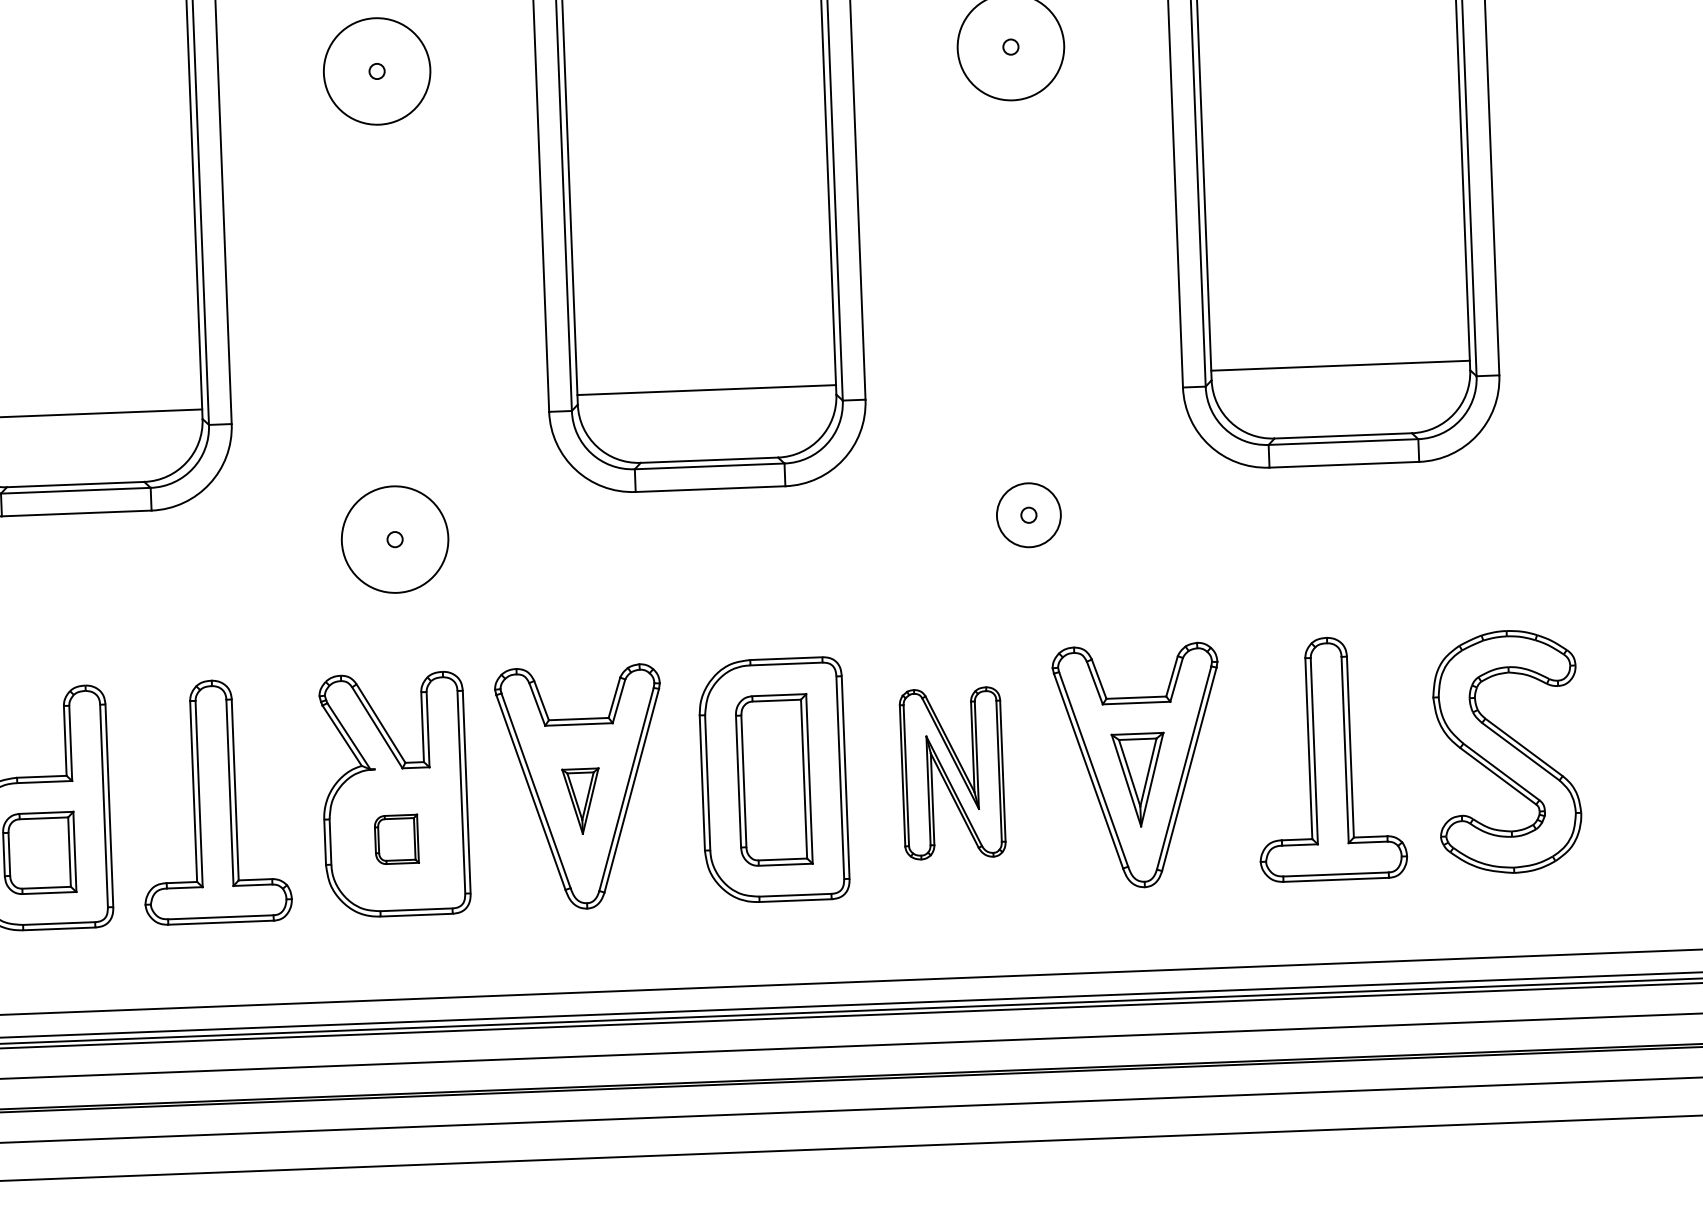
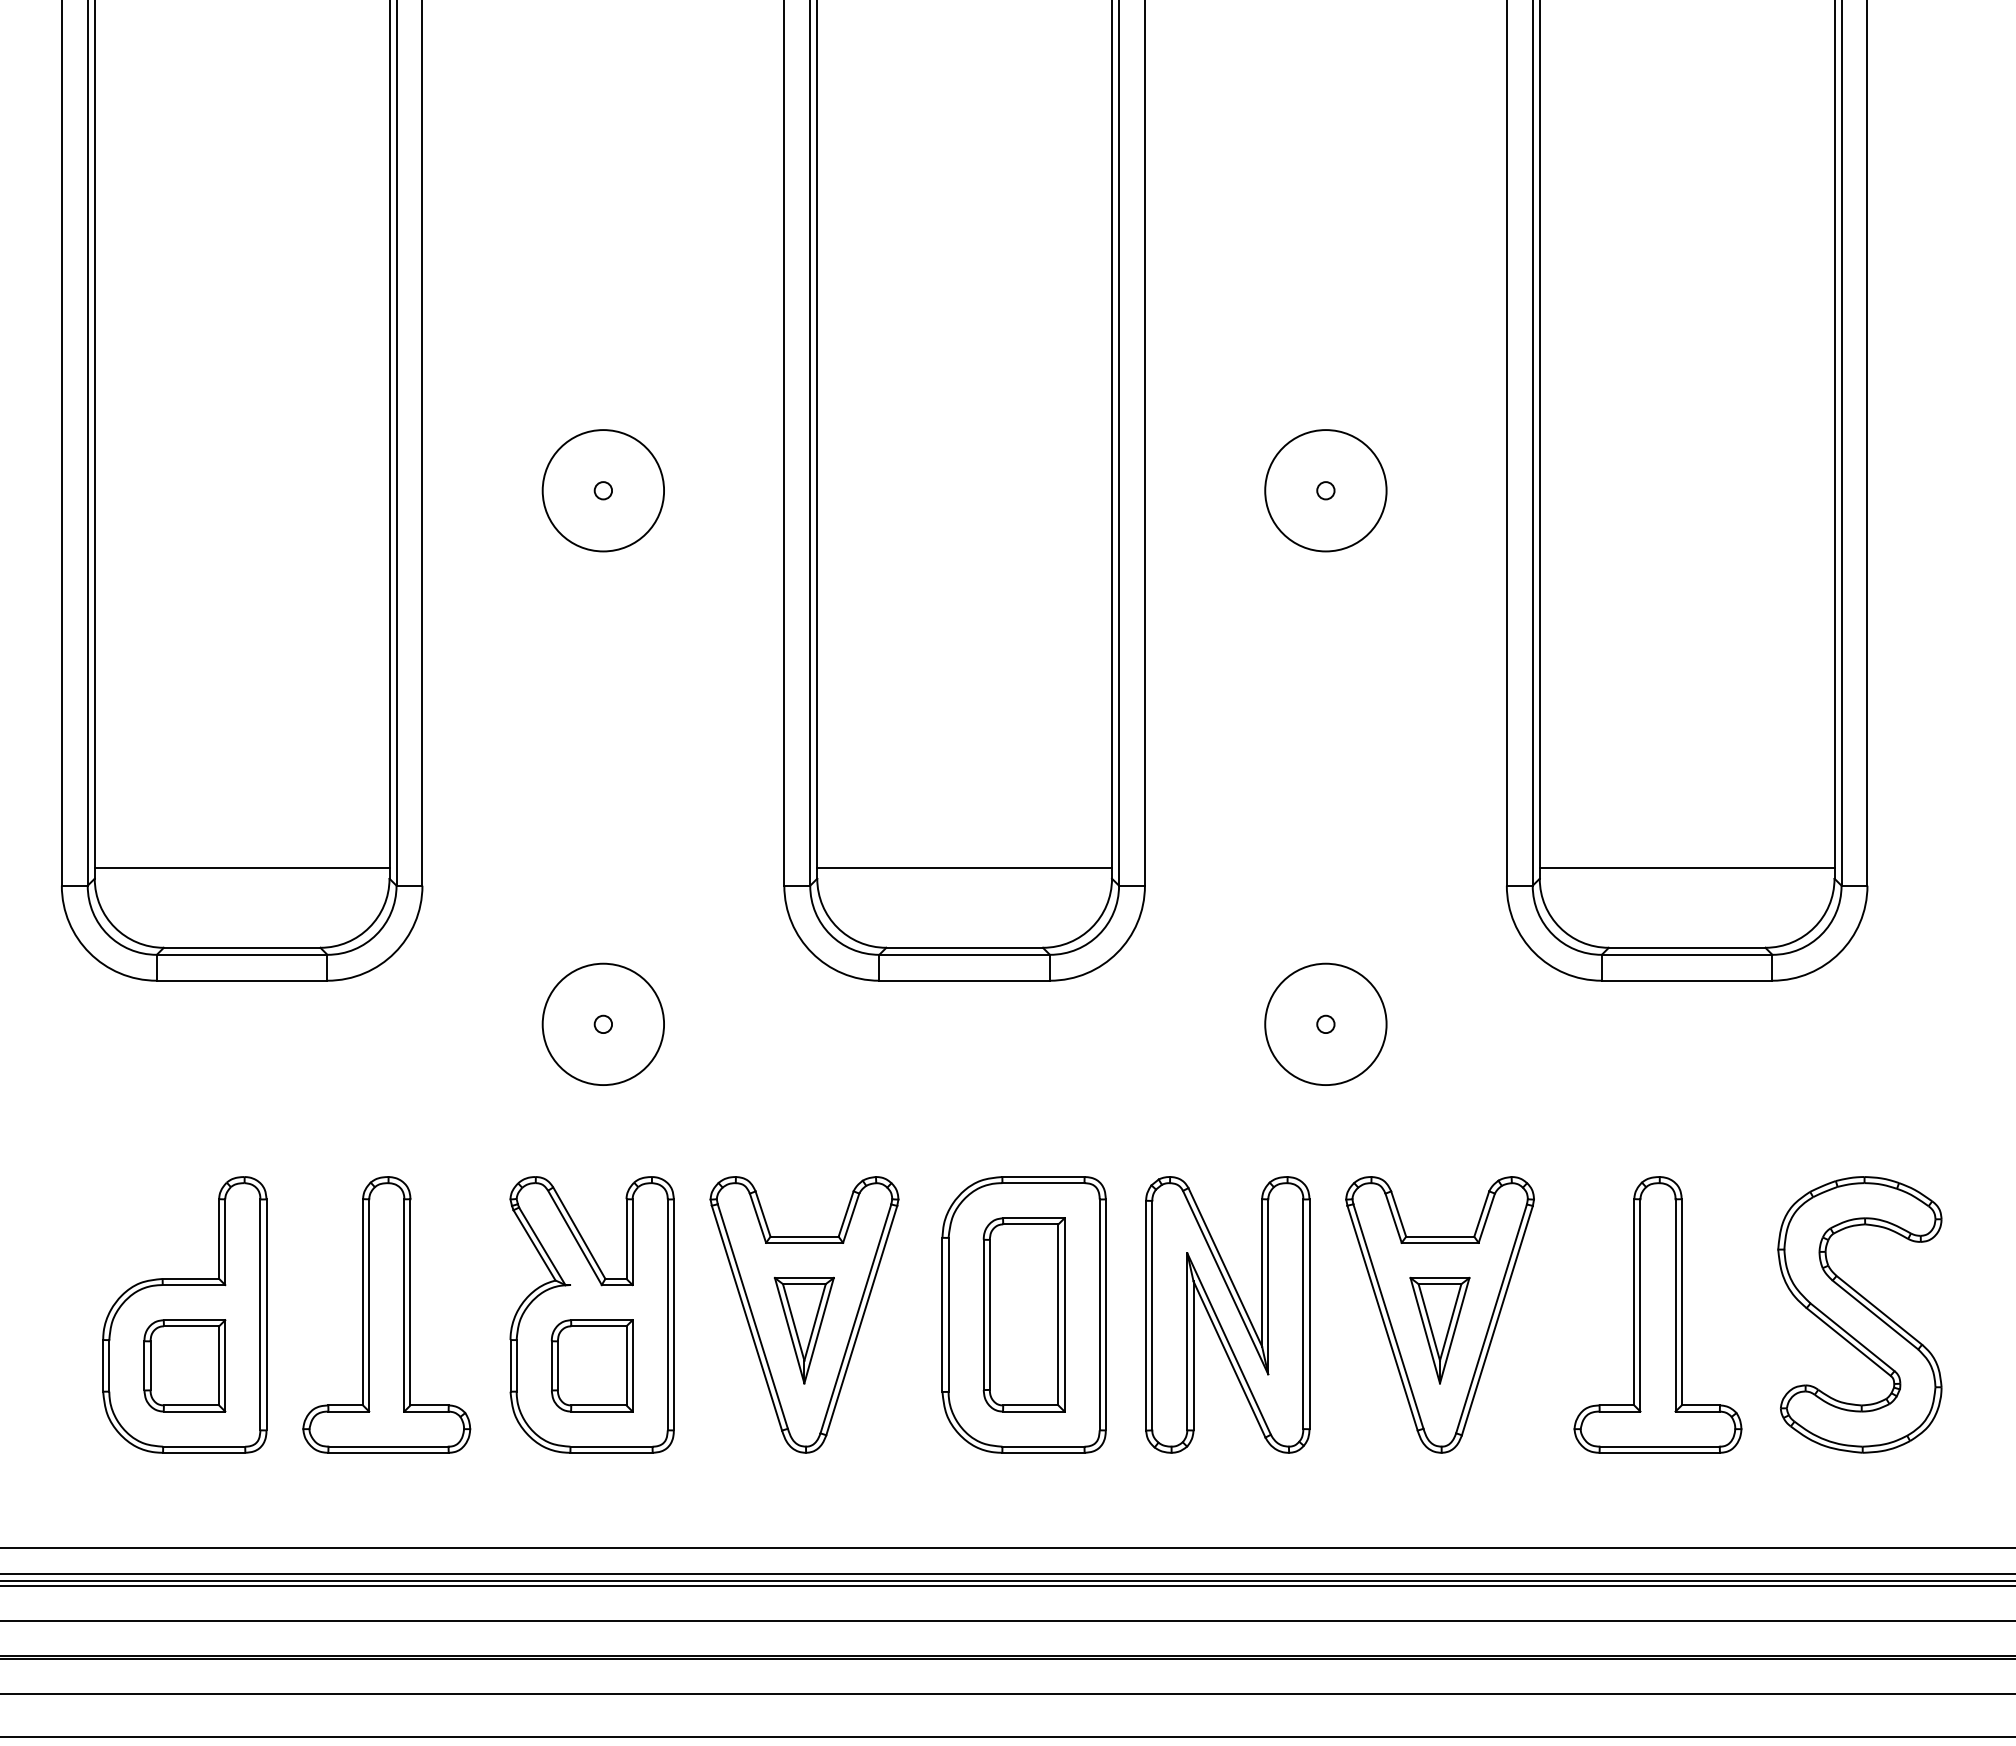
circle: (1028, 515) -> (1325, 1024), size x1.67
part: (952, 773) -> (1227, 1314), size x1.43
part: (580, 801) -> (803, 1330), size x1.43
part: (396, 839) -> (591, 1365), size x1.67

